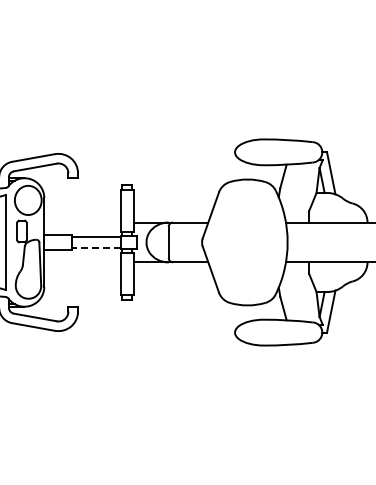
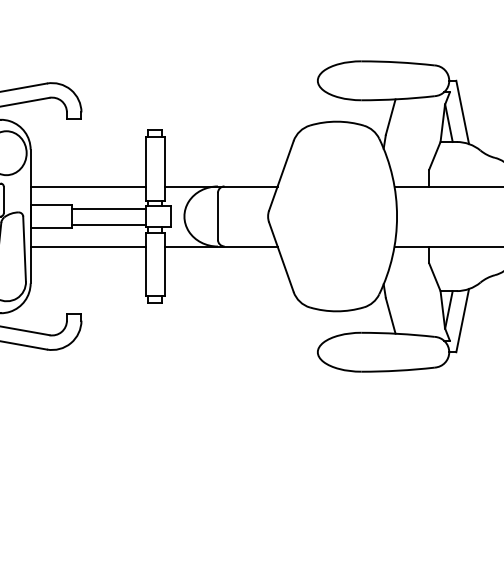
line: (82, 222) -> (88, 186), added
line: (96, 247) -> (109, 224), dashed -> solid
line: (82, 262) -> (88, 246), added

